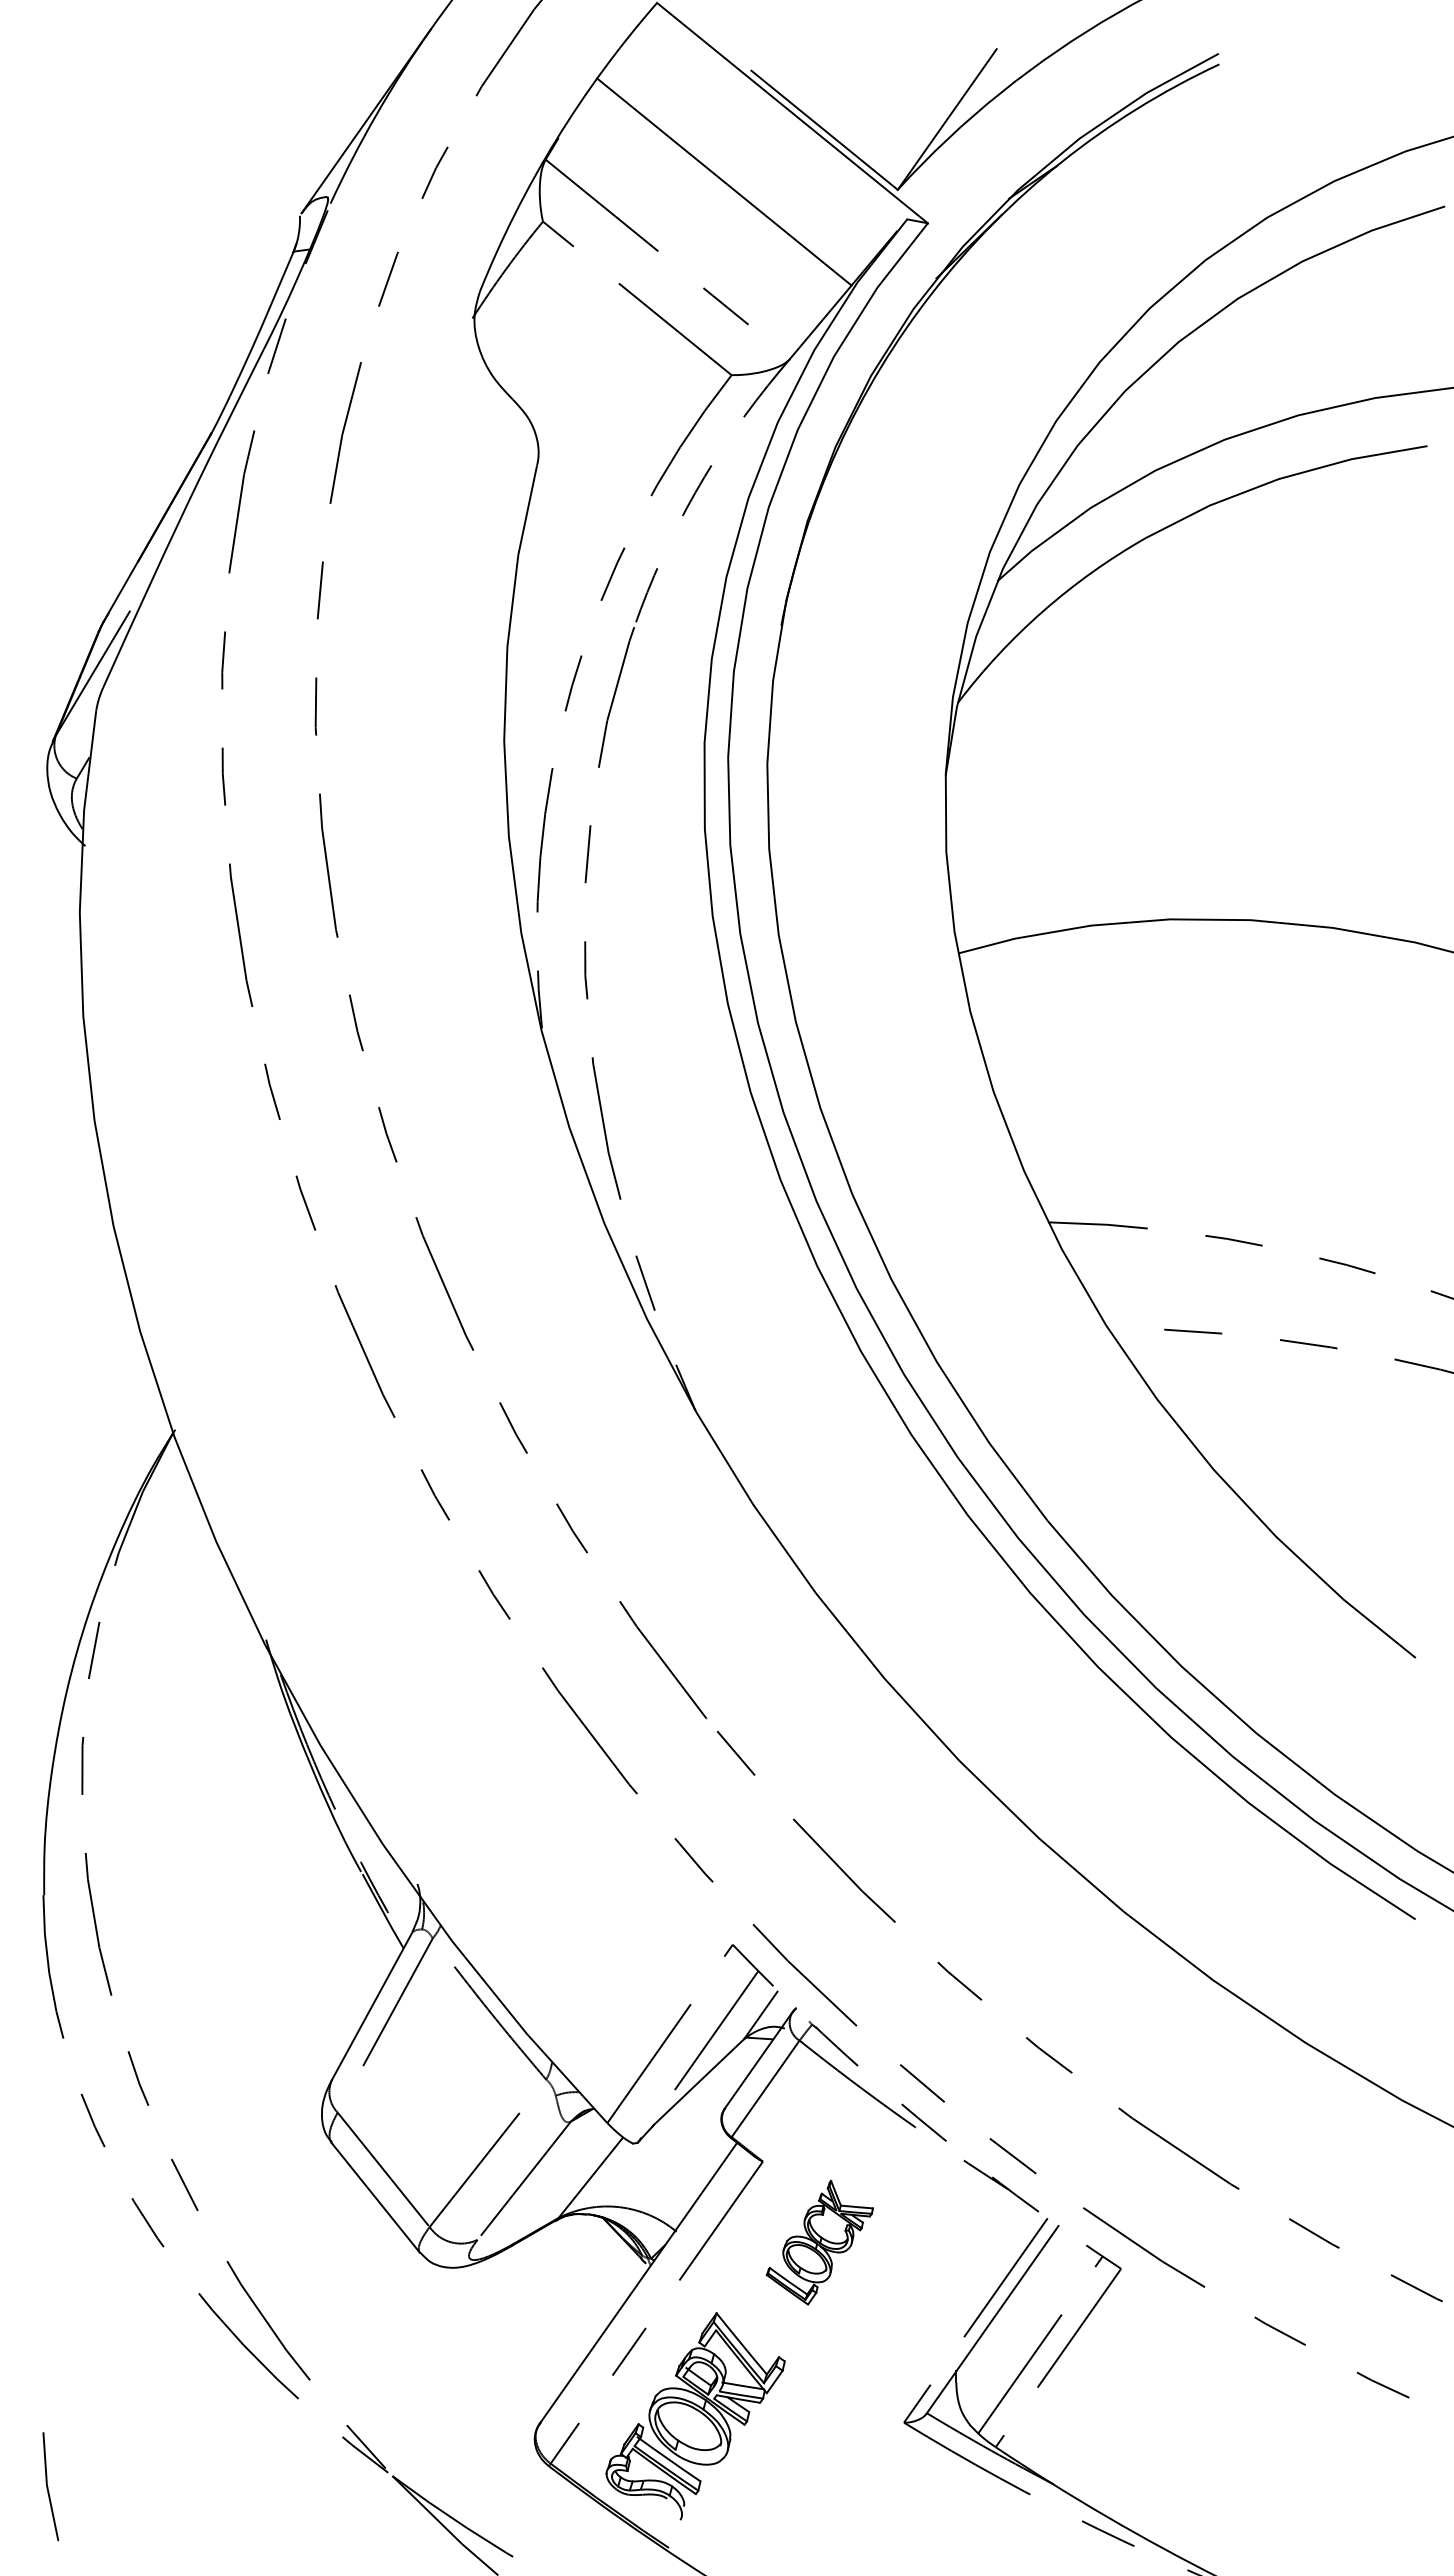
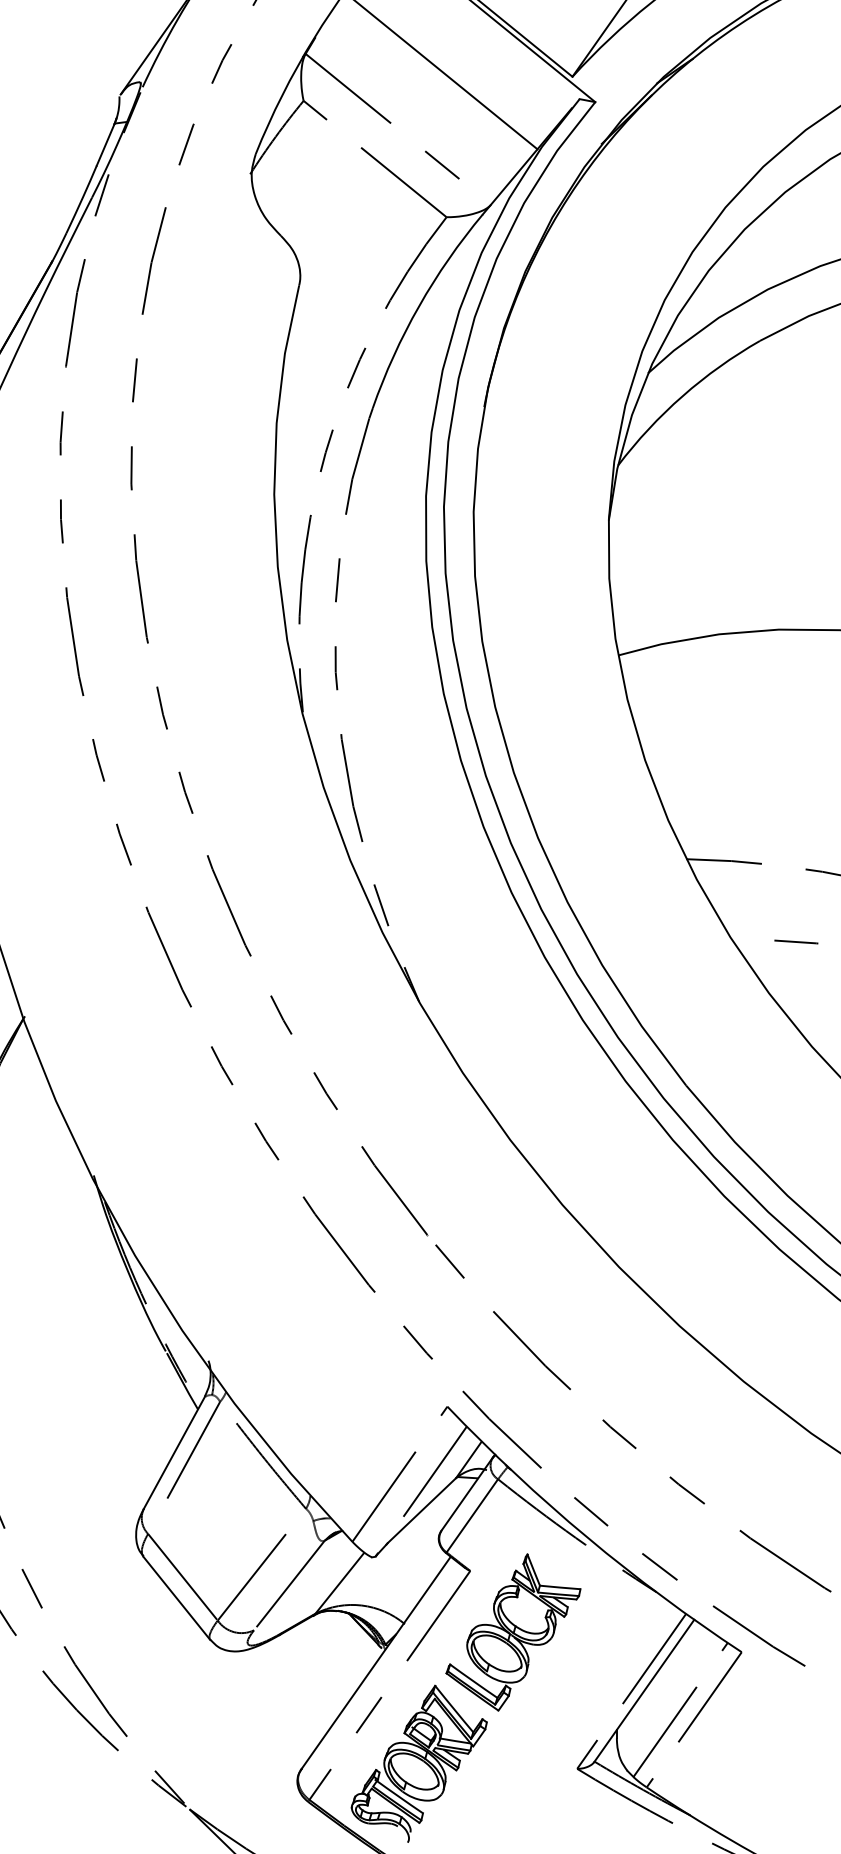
arc: (695, 492) -> (419, 306), dashed -> solid
arc: (917, 2117) -> (587, 1537), dashed -> solid
part: (819, 2242) -> (513, 1632), size x1.67

